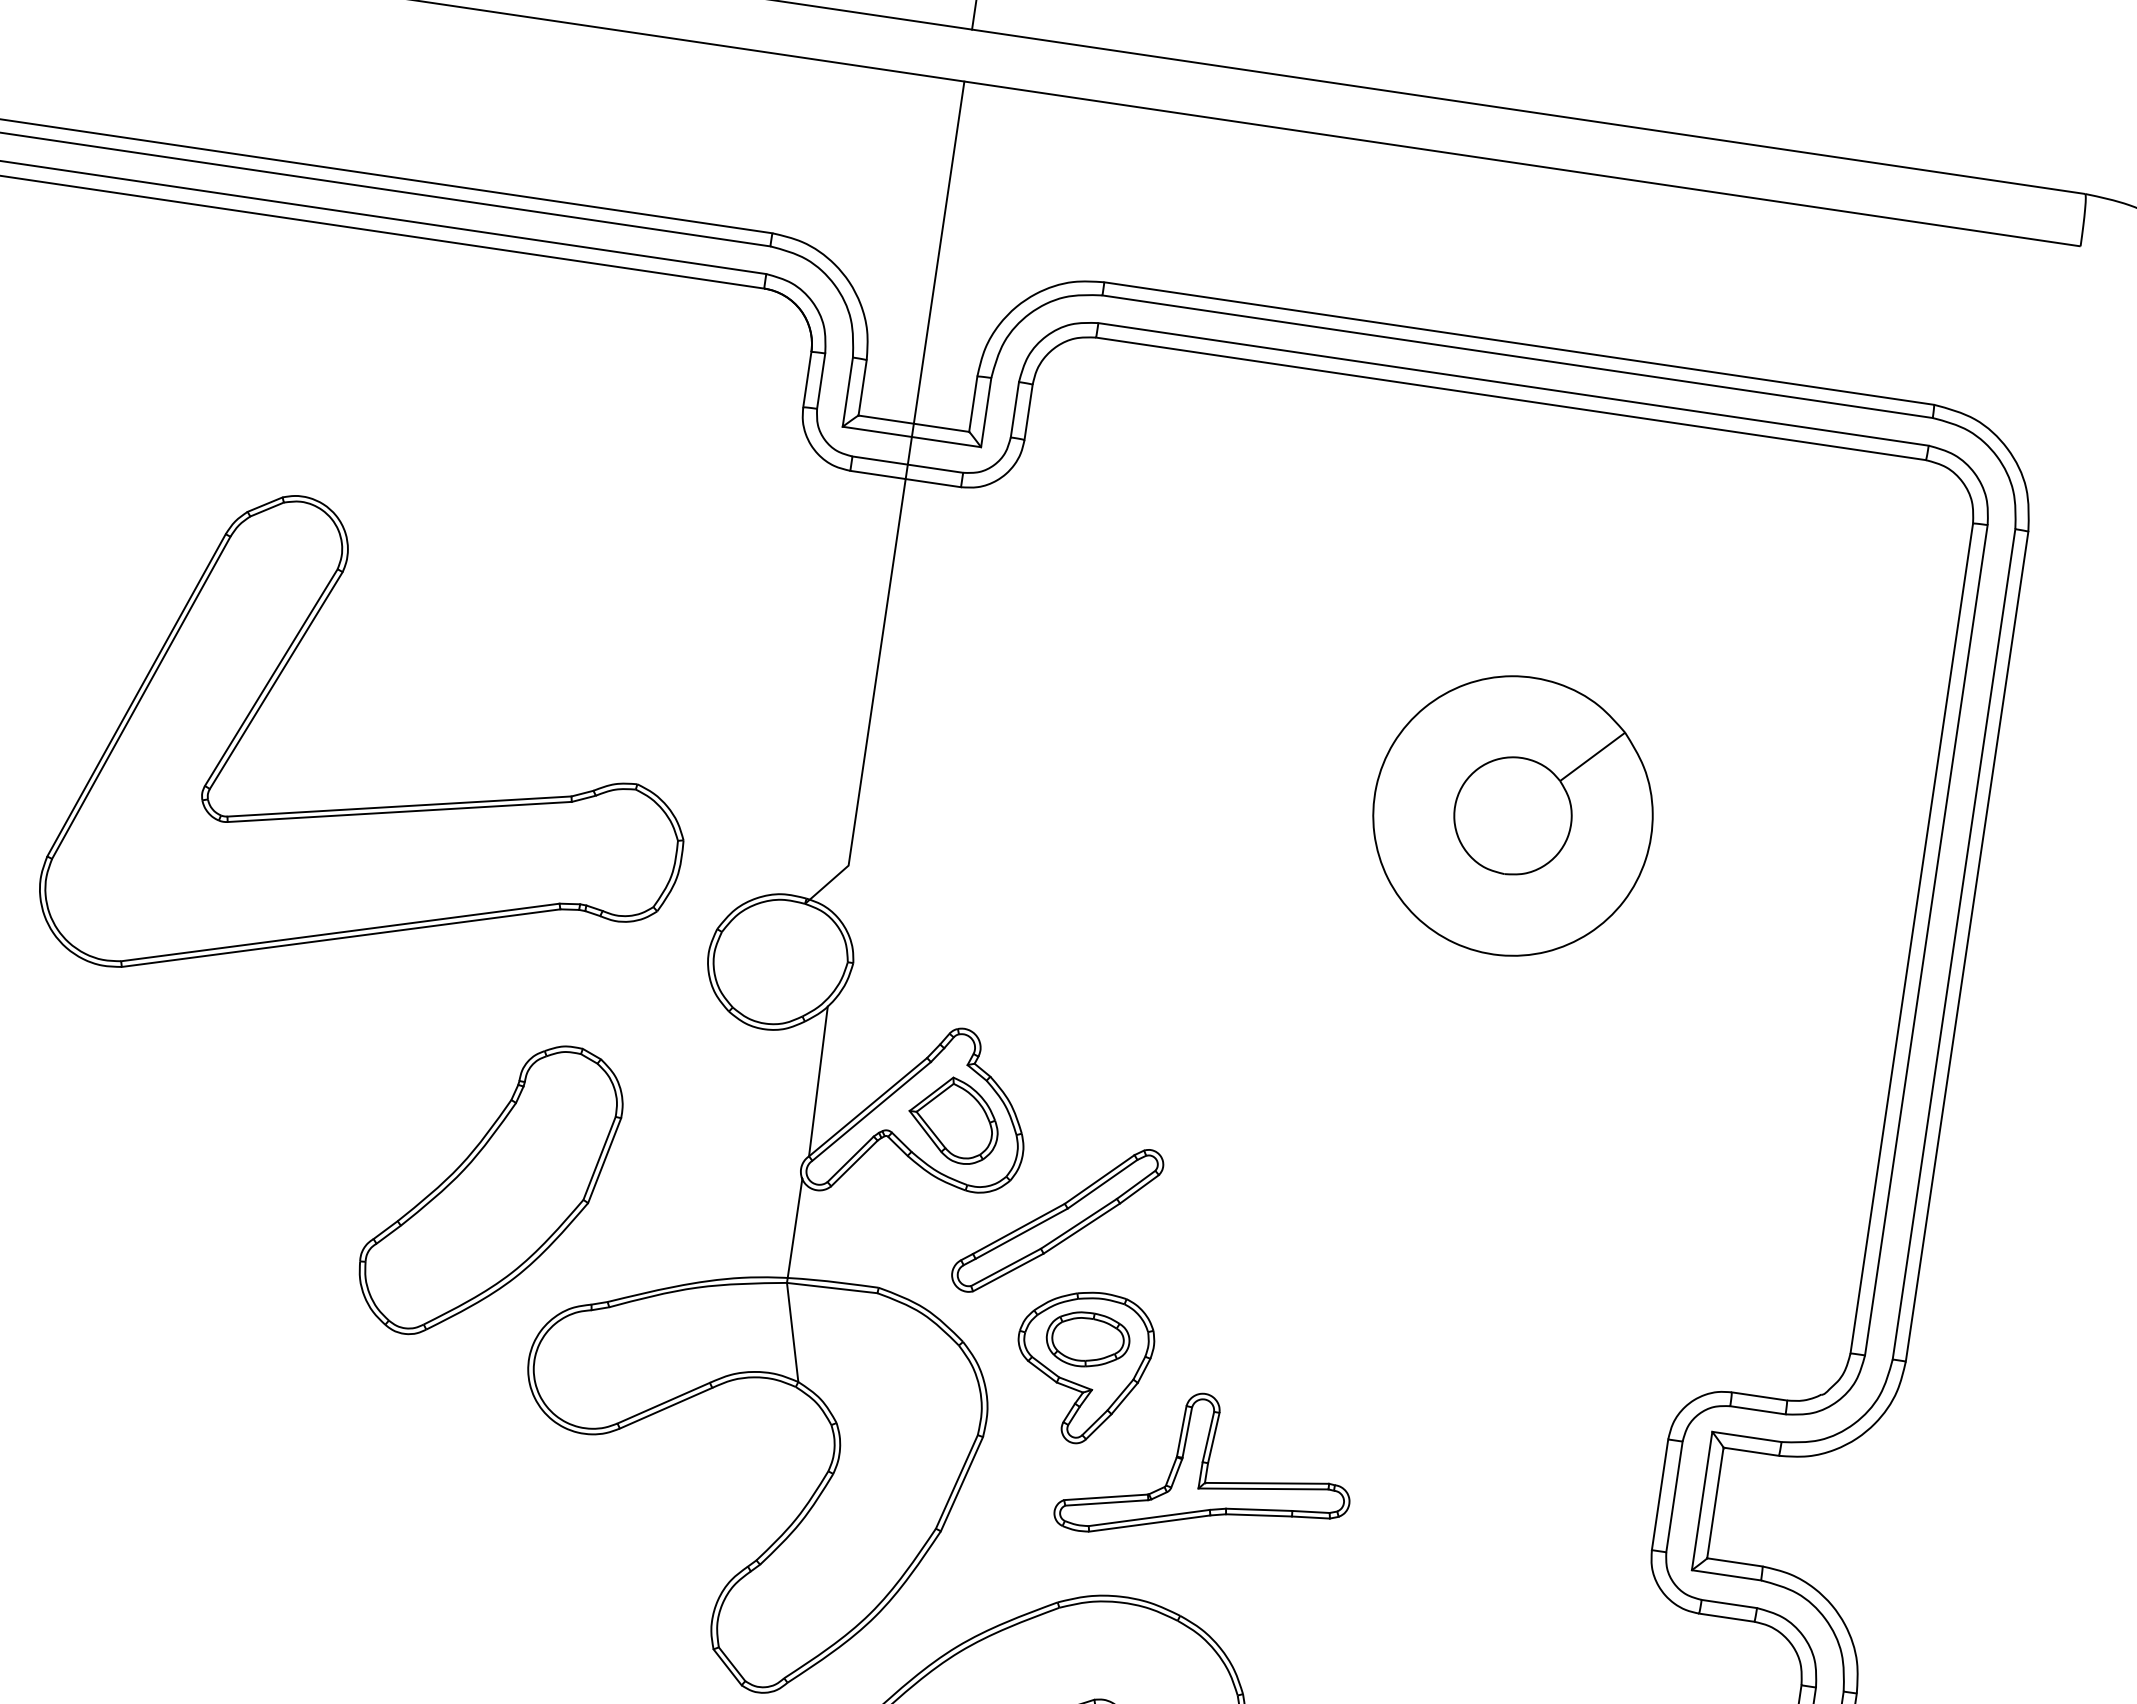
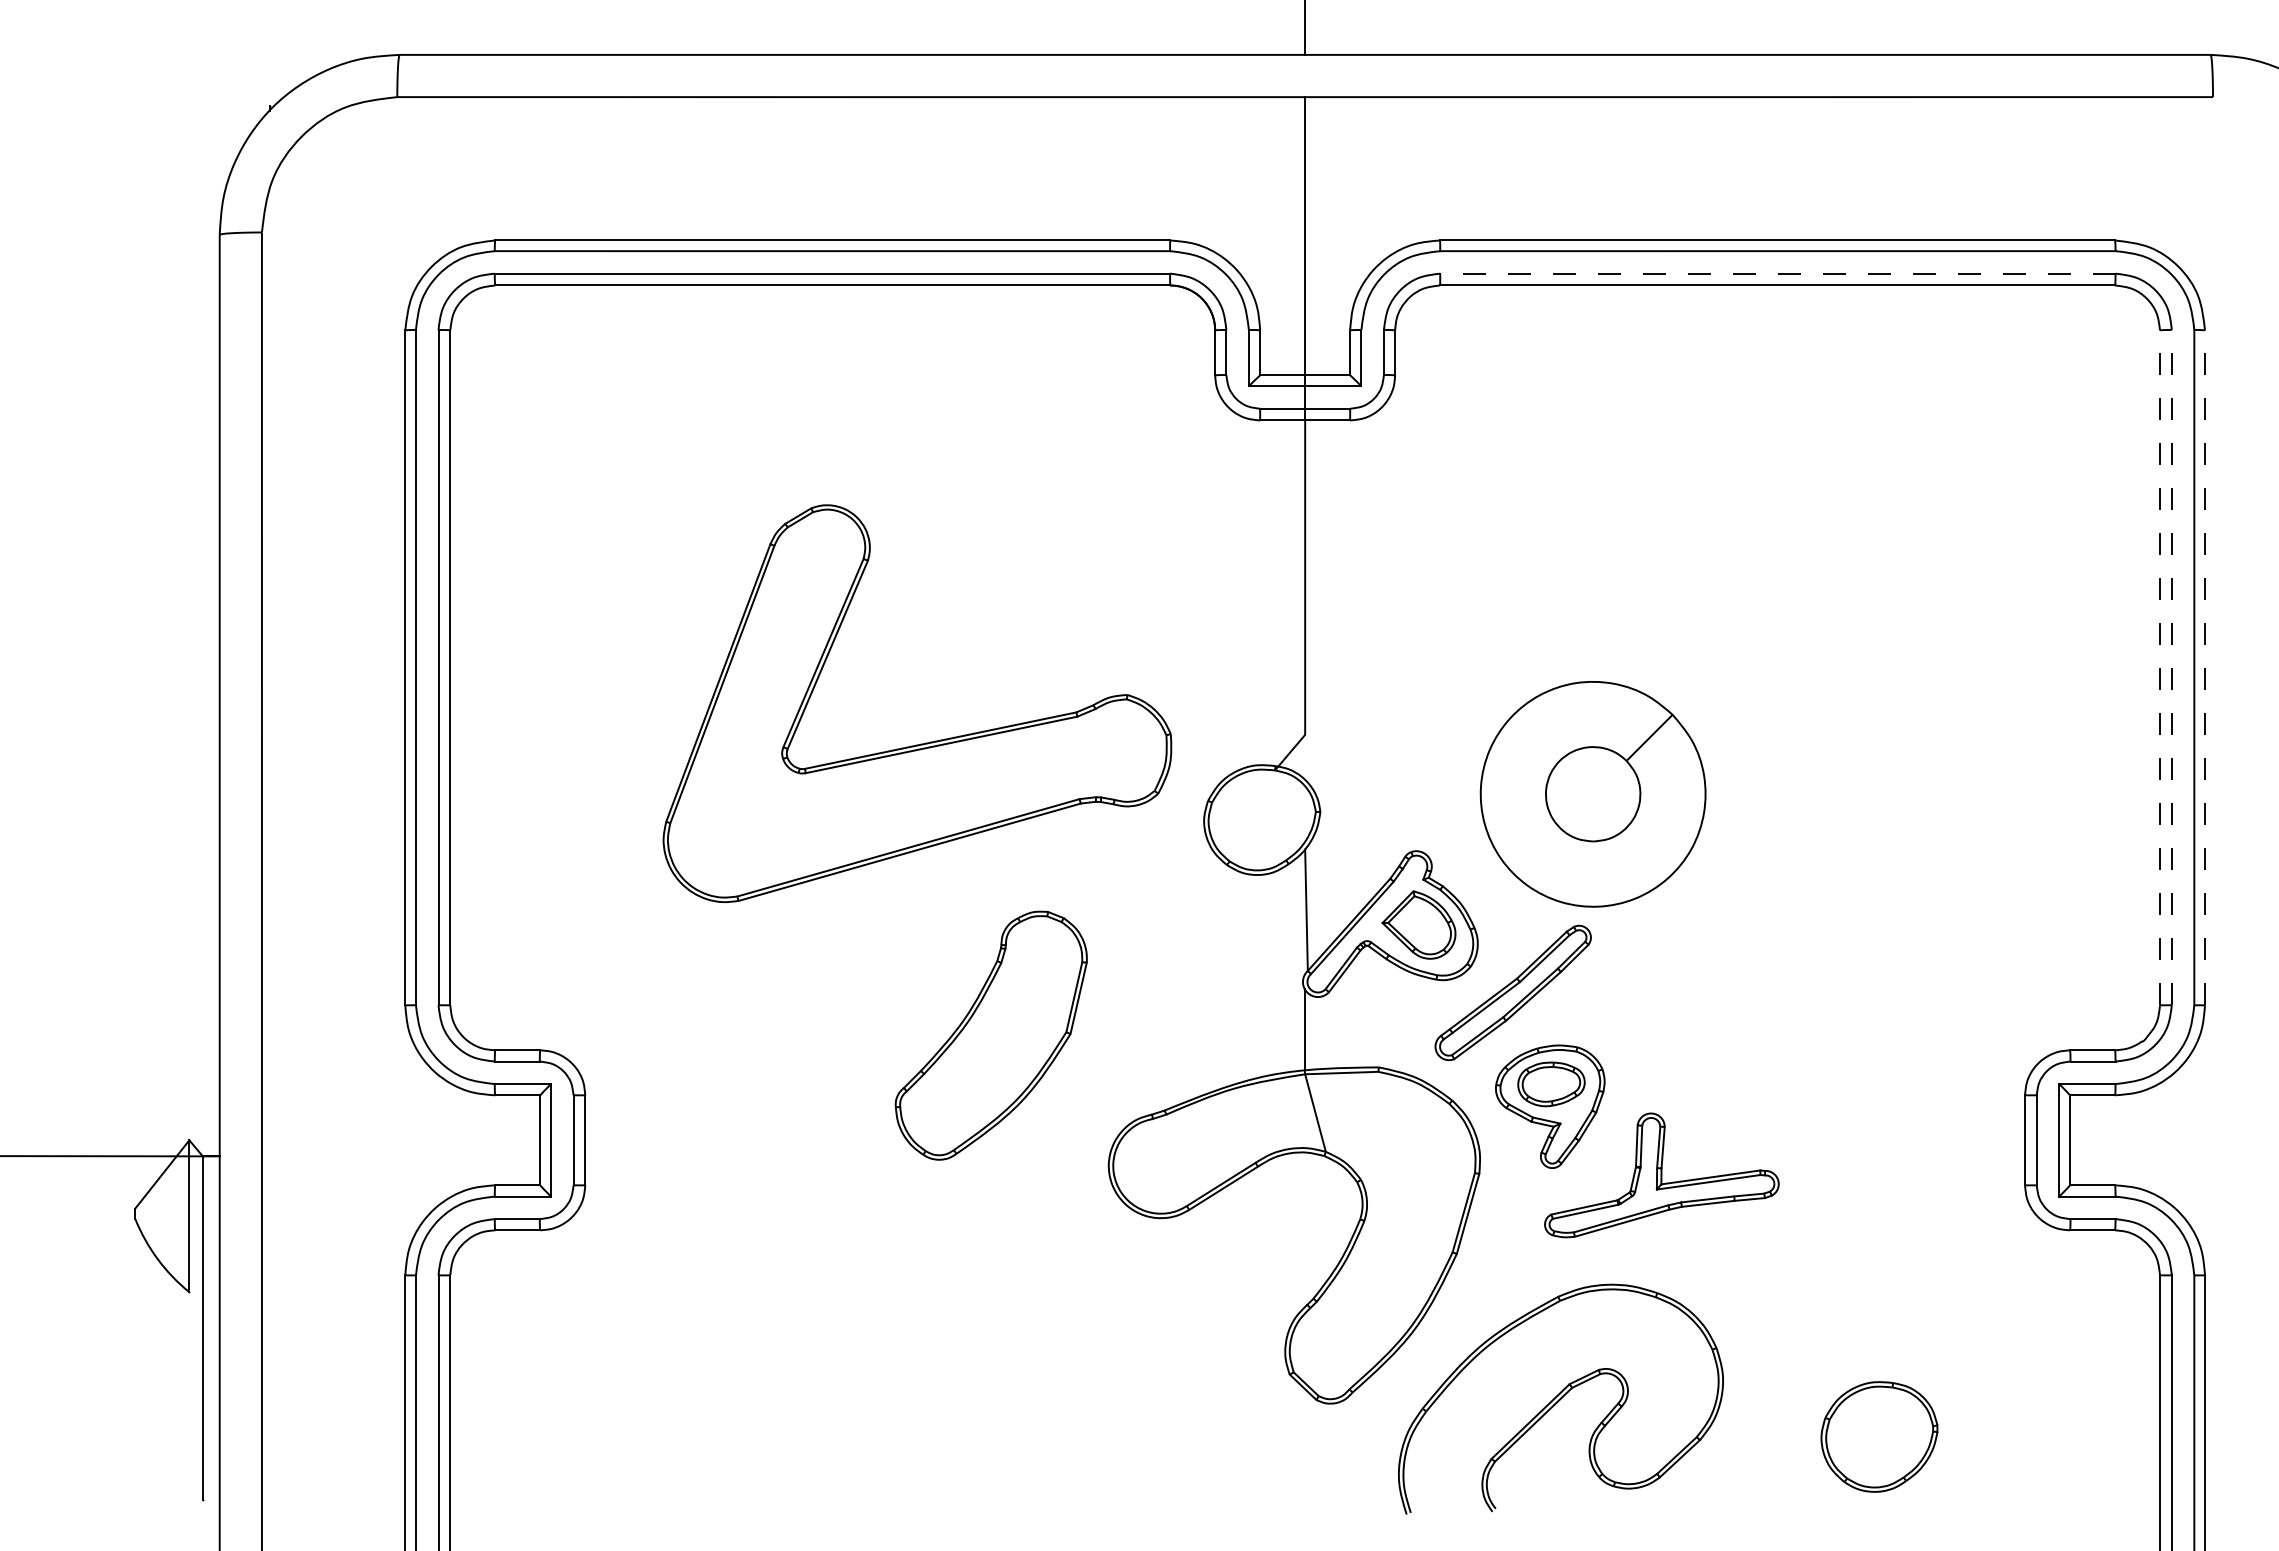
line: (1513, 384) -> (1777, 273), solid -> dashed
part: (1512, 816) -> (1592, 794), moved
line: (1912, 938) -> (2160, 667), solid -> dashed
line: (1925, 940) -> (2171, 667), solid -> dashed
line: (1967, 946) -> (2205, 667), solid -> dashed
part: (489, 1190) -> (990, 1035), moved

